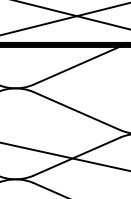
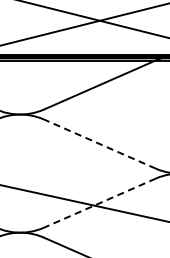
line: (76, 110) -> (99, 143), solid -> dashed
line: (76, 156) -> (99, 203), solid -> dashed

